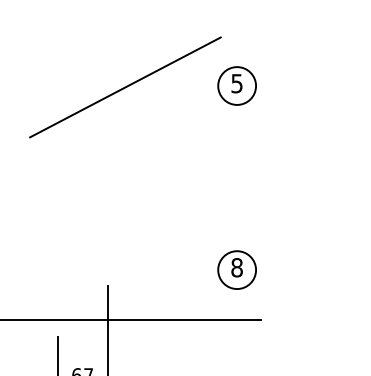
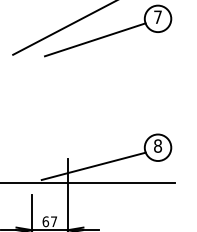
text: (236, 83) -> (157, 17), 5 -> 7
line: (147, 115) -> (95, 39), added
line: (145, 296) -> (93, 166), added

